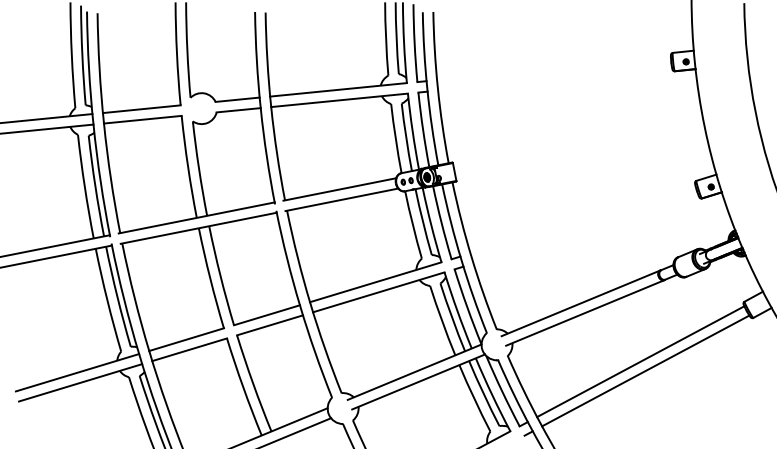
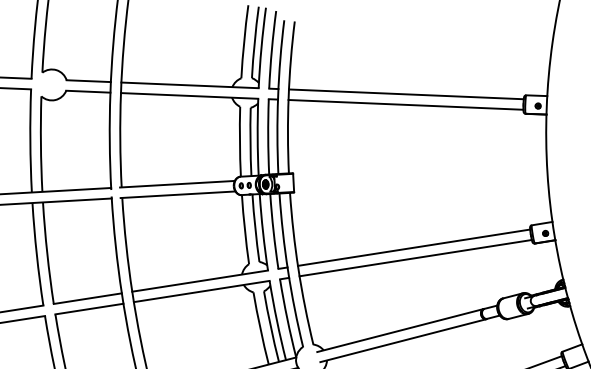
line: (553, 68) -> (405, 94), added
line: (555, 78) -> (406, 104), added
line: (582, 219) -> (413, 247), added
line: (585, 229) -> (415, 258), added

